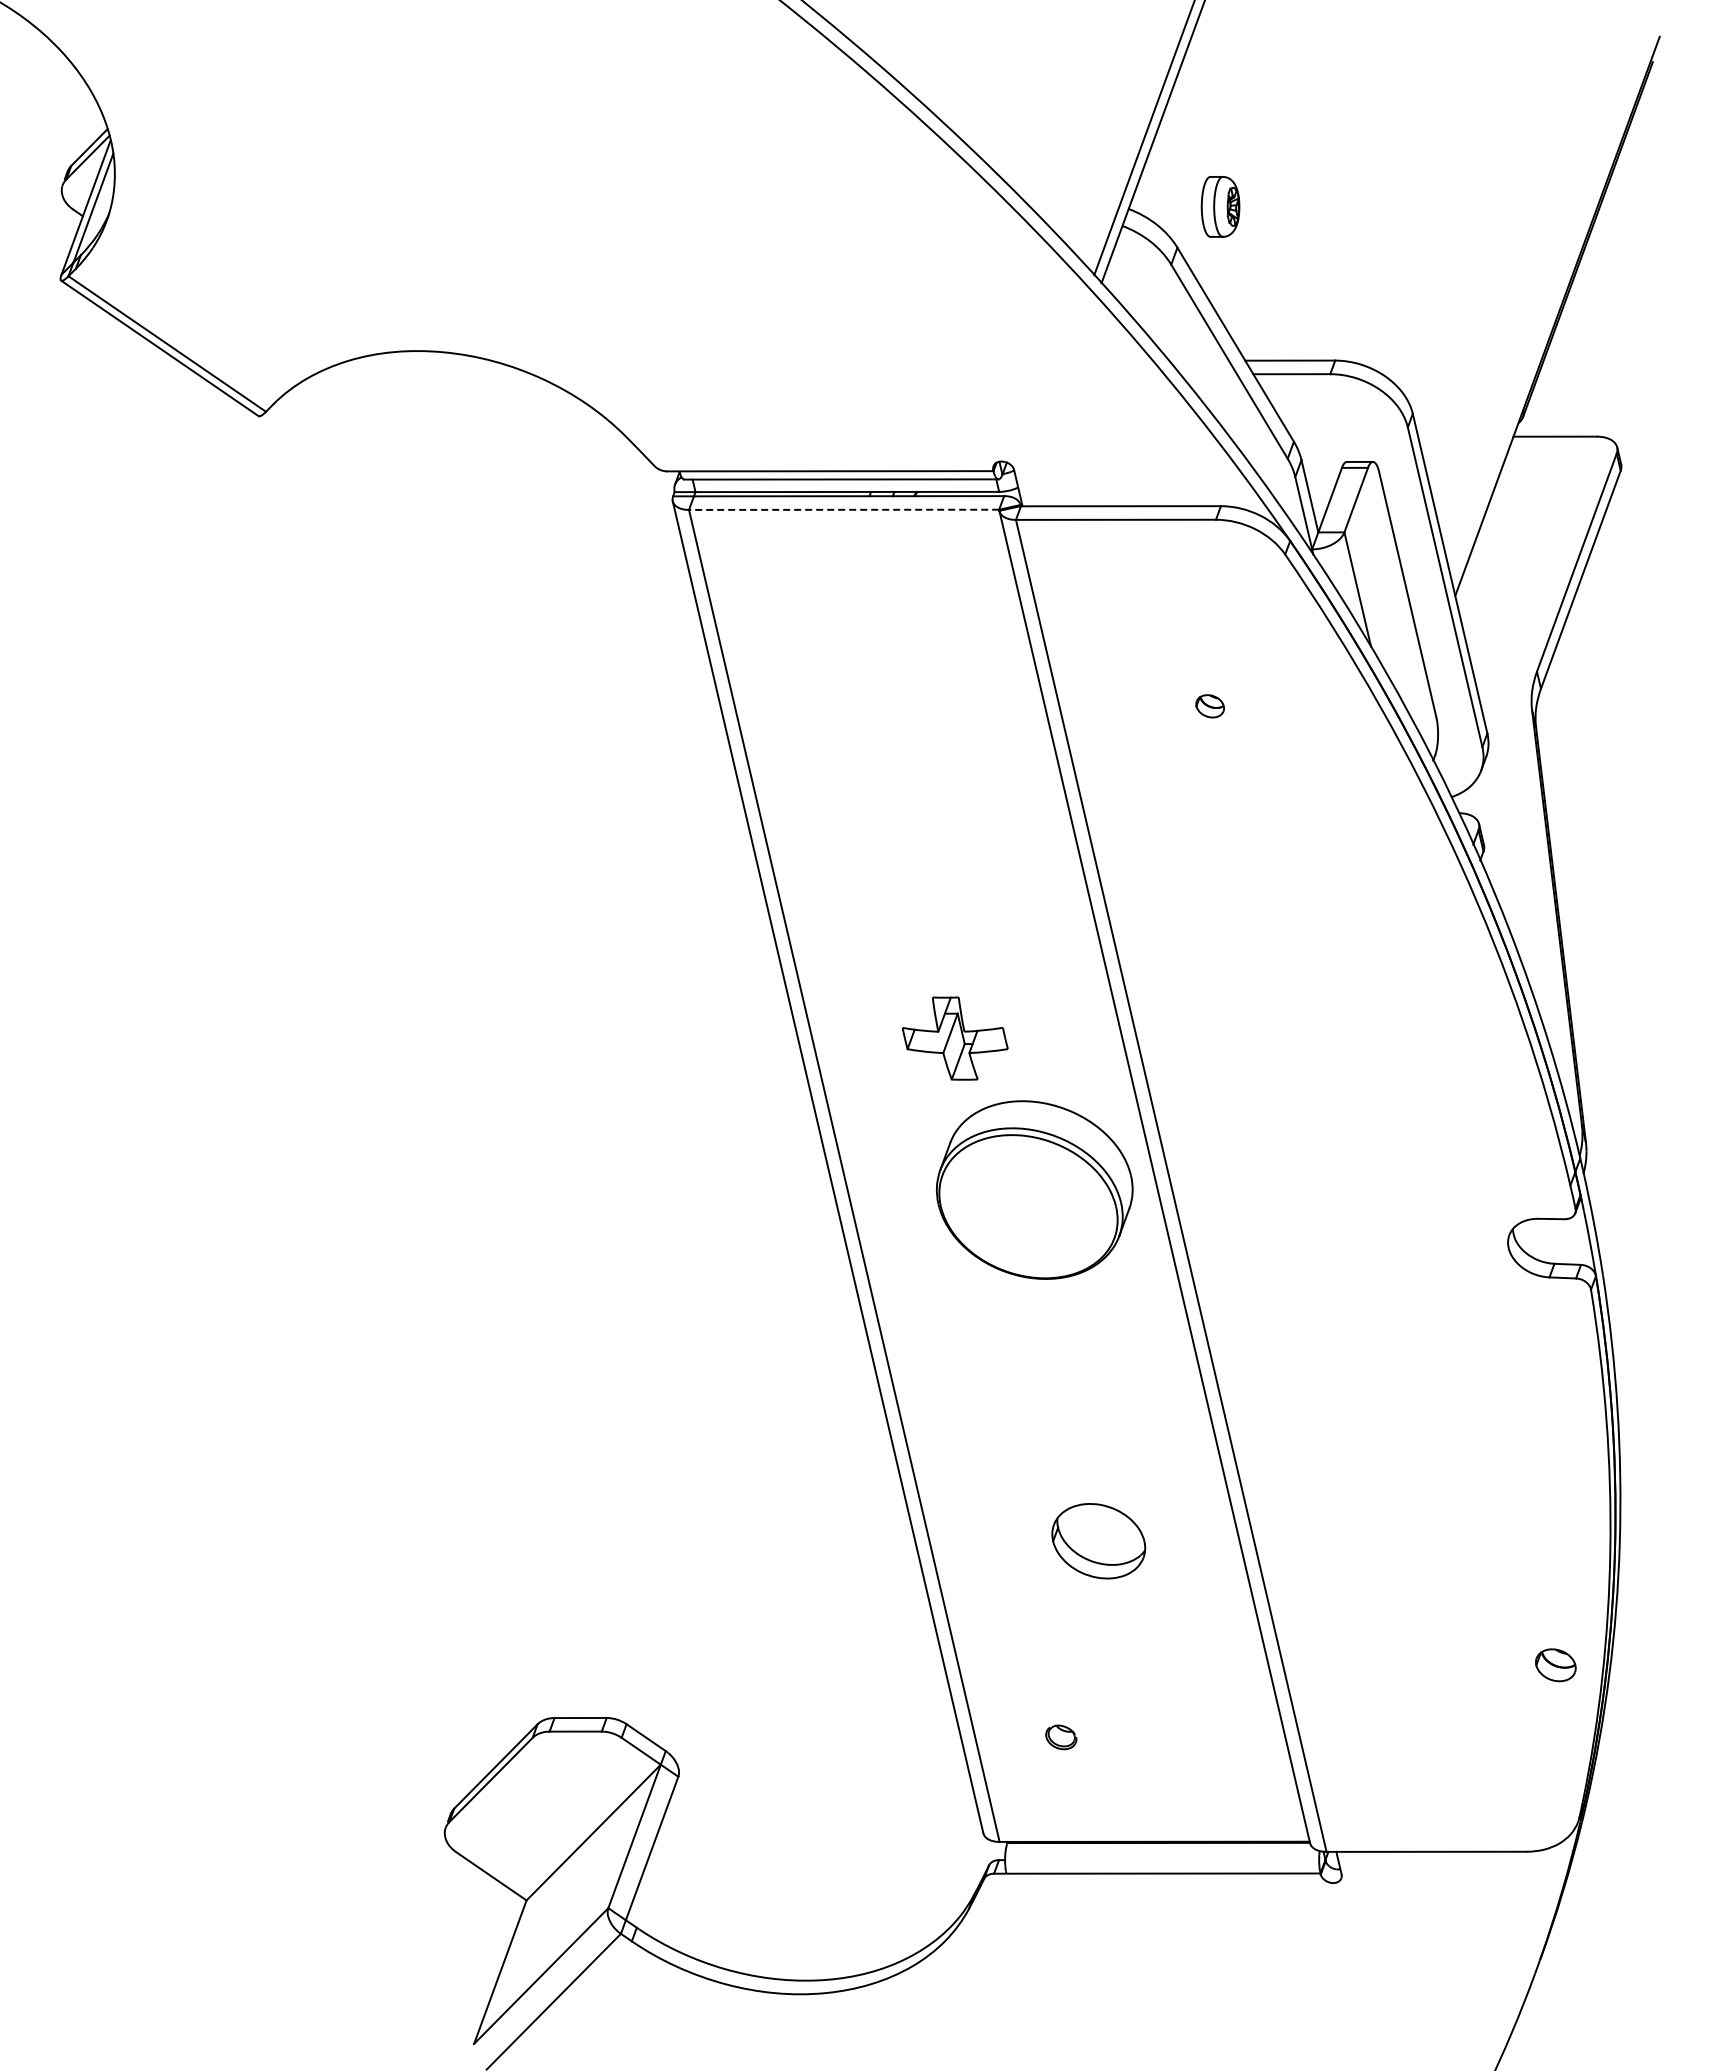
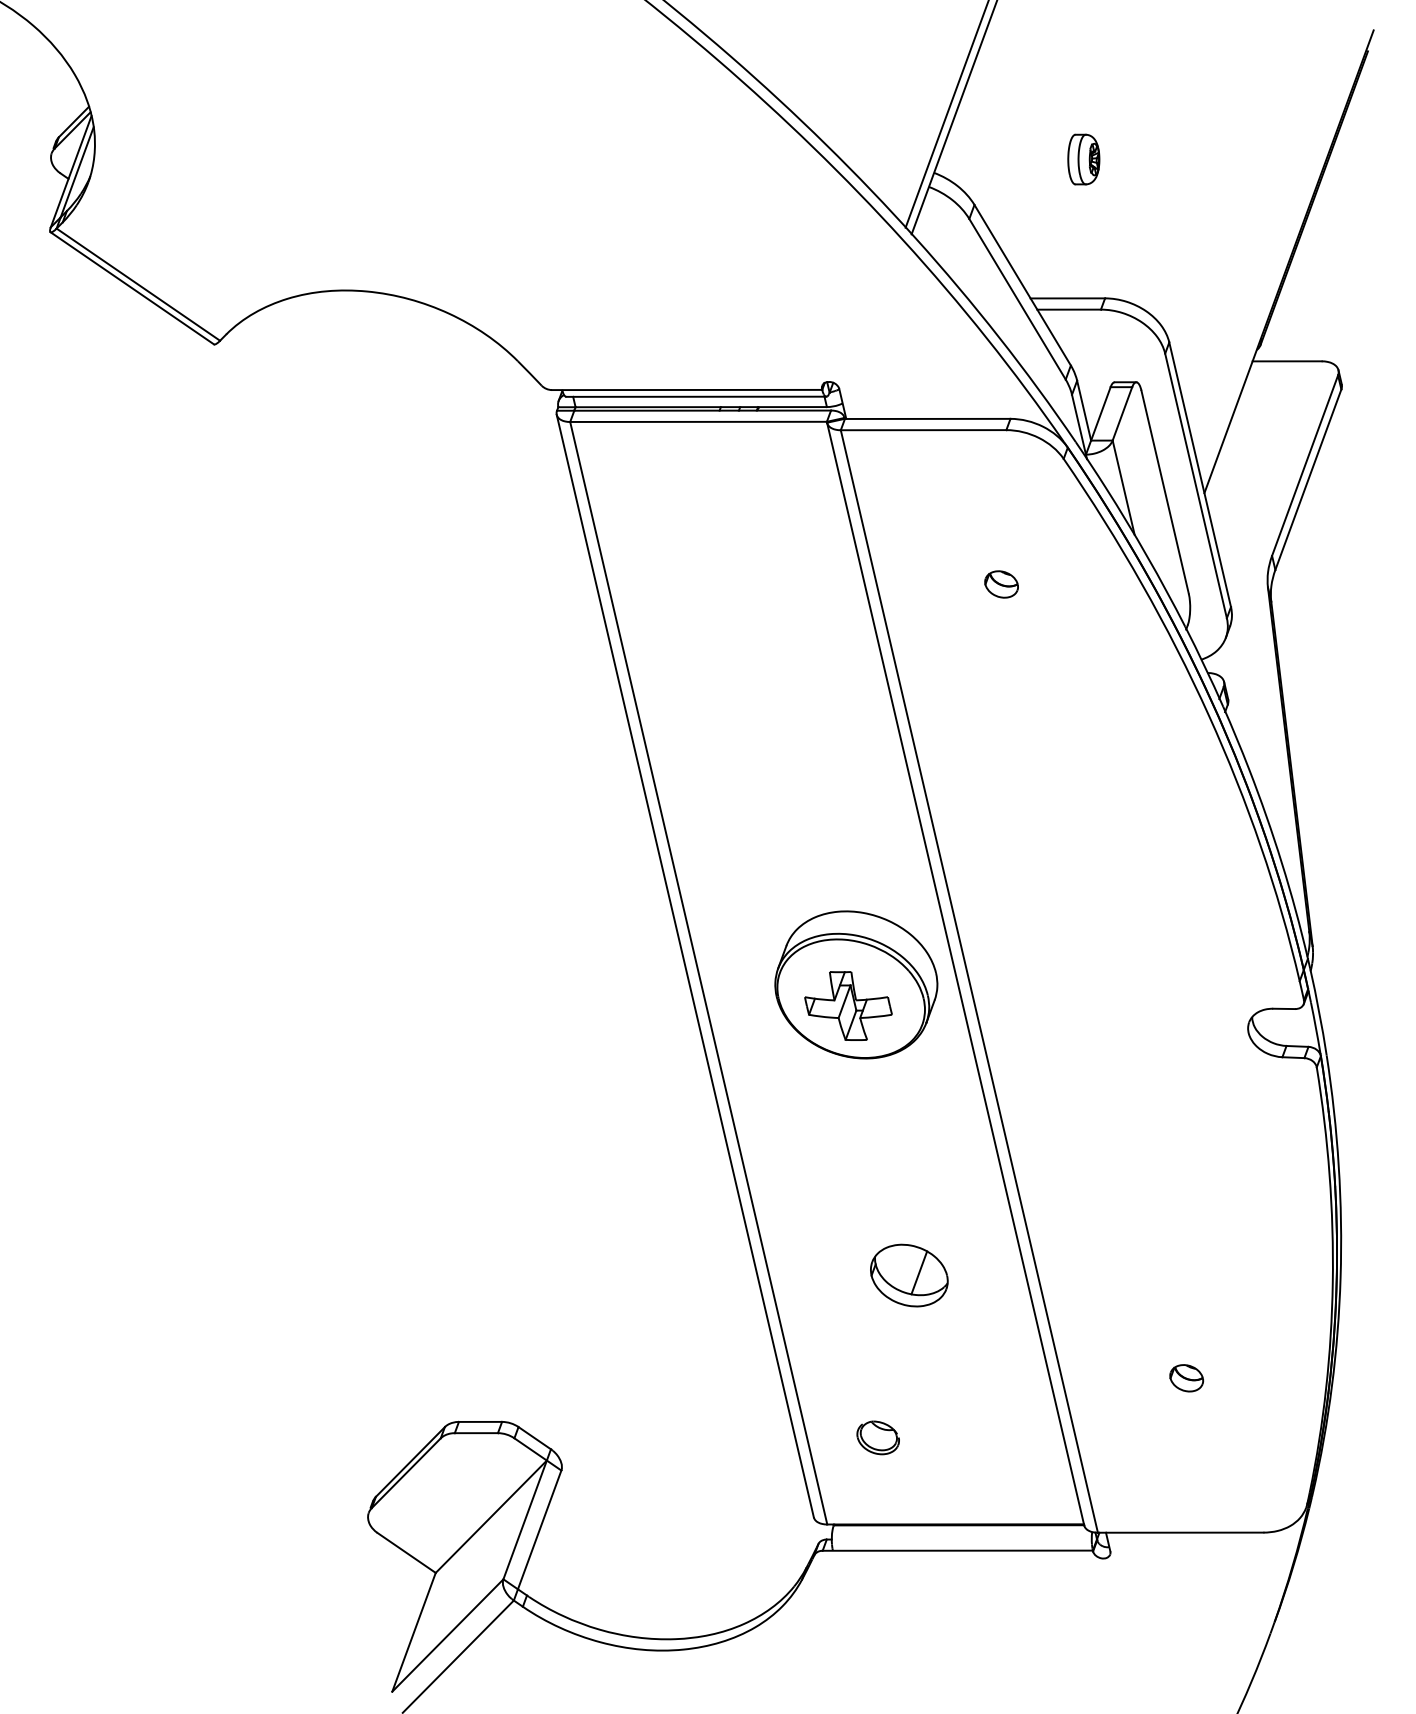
part: (1220, 206) -> (1083, 159), moved
line: (843, 509) -> (698, 421), dashed -> solid
part: (1209, 706) -> (1001, 584), size x1.43
part: (954, 1038) -> (847, 1005), moved
line: (1110, 1537) -> (919, 1272), added
part: (1555, 1665) -> (1186, 1378), moved
part: (1061, 1737) -> (878, 1438), size x1.67

